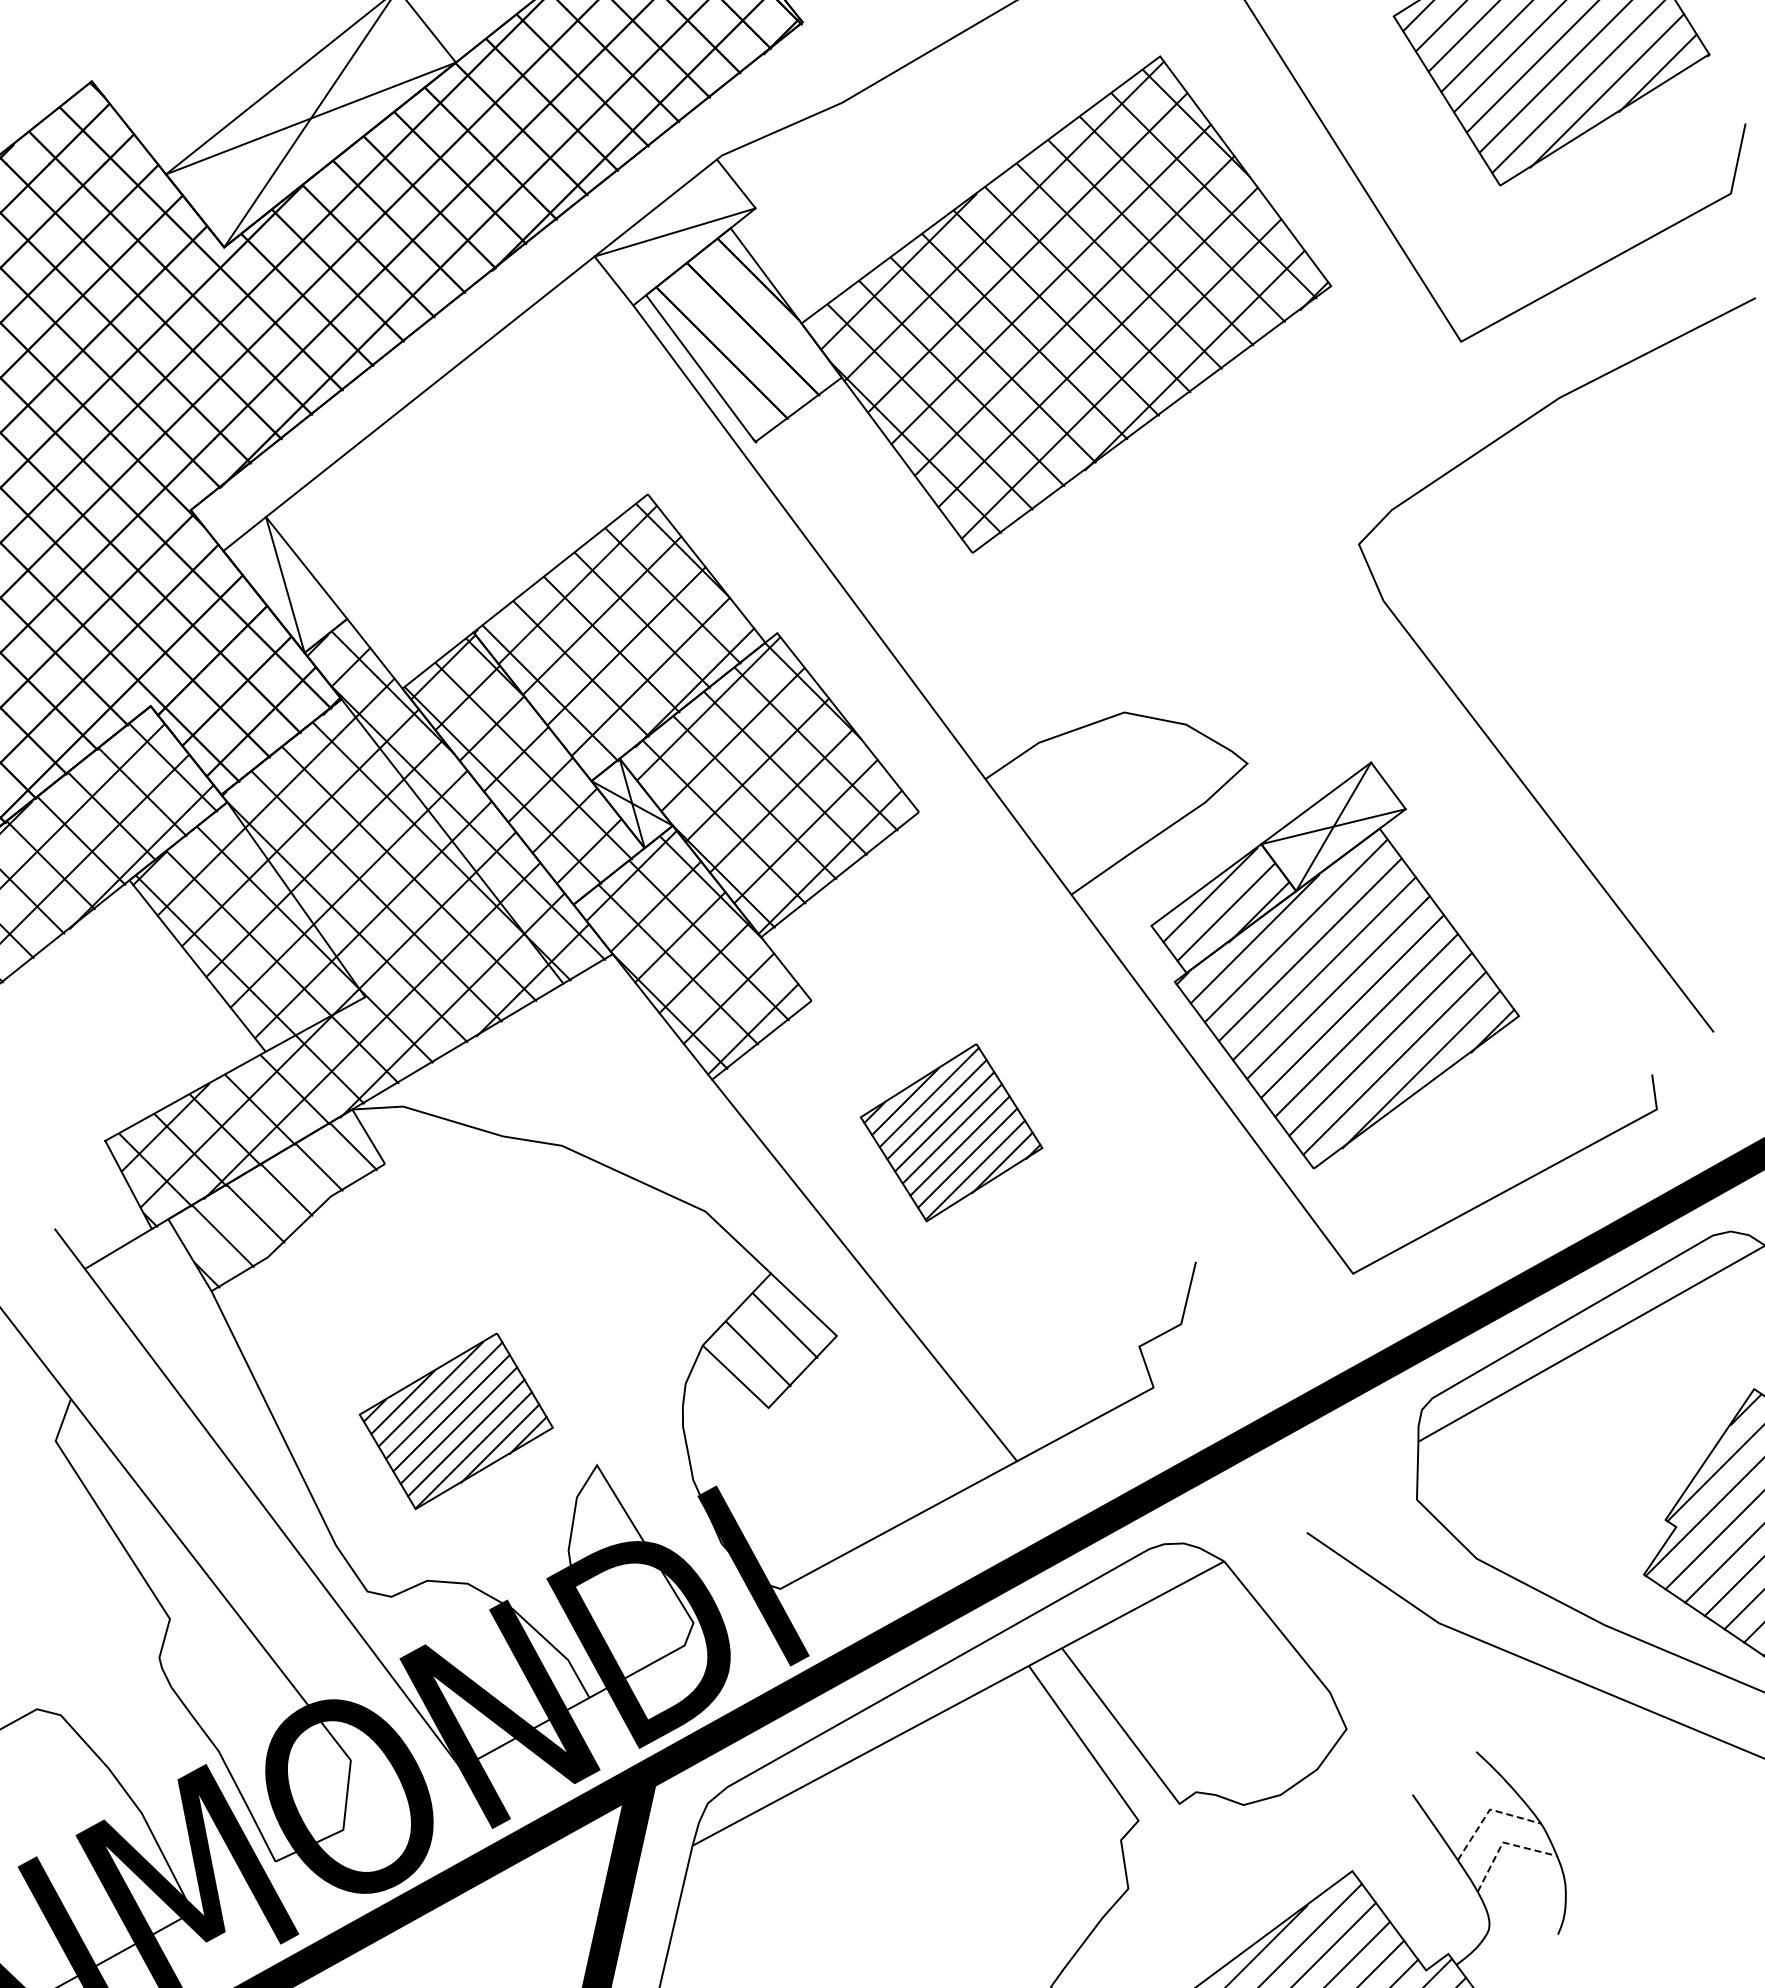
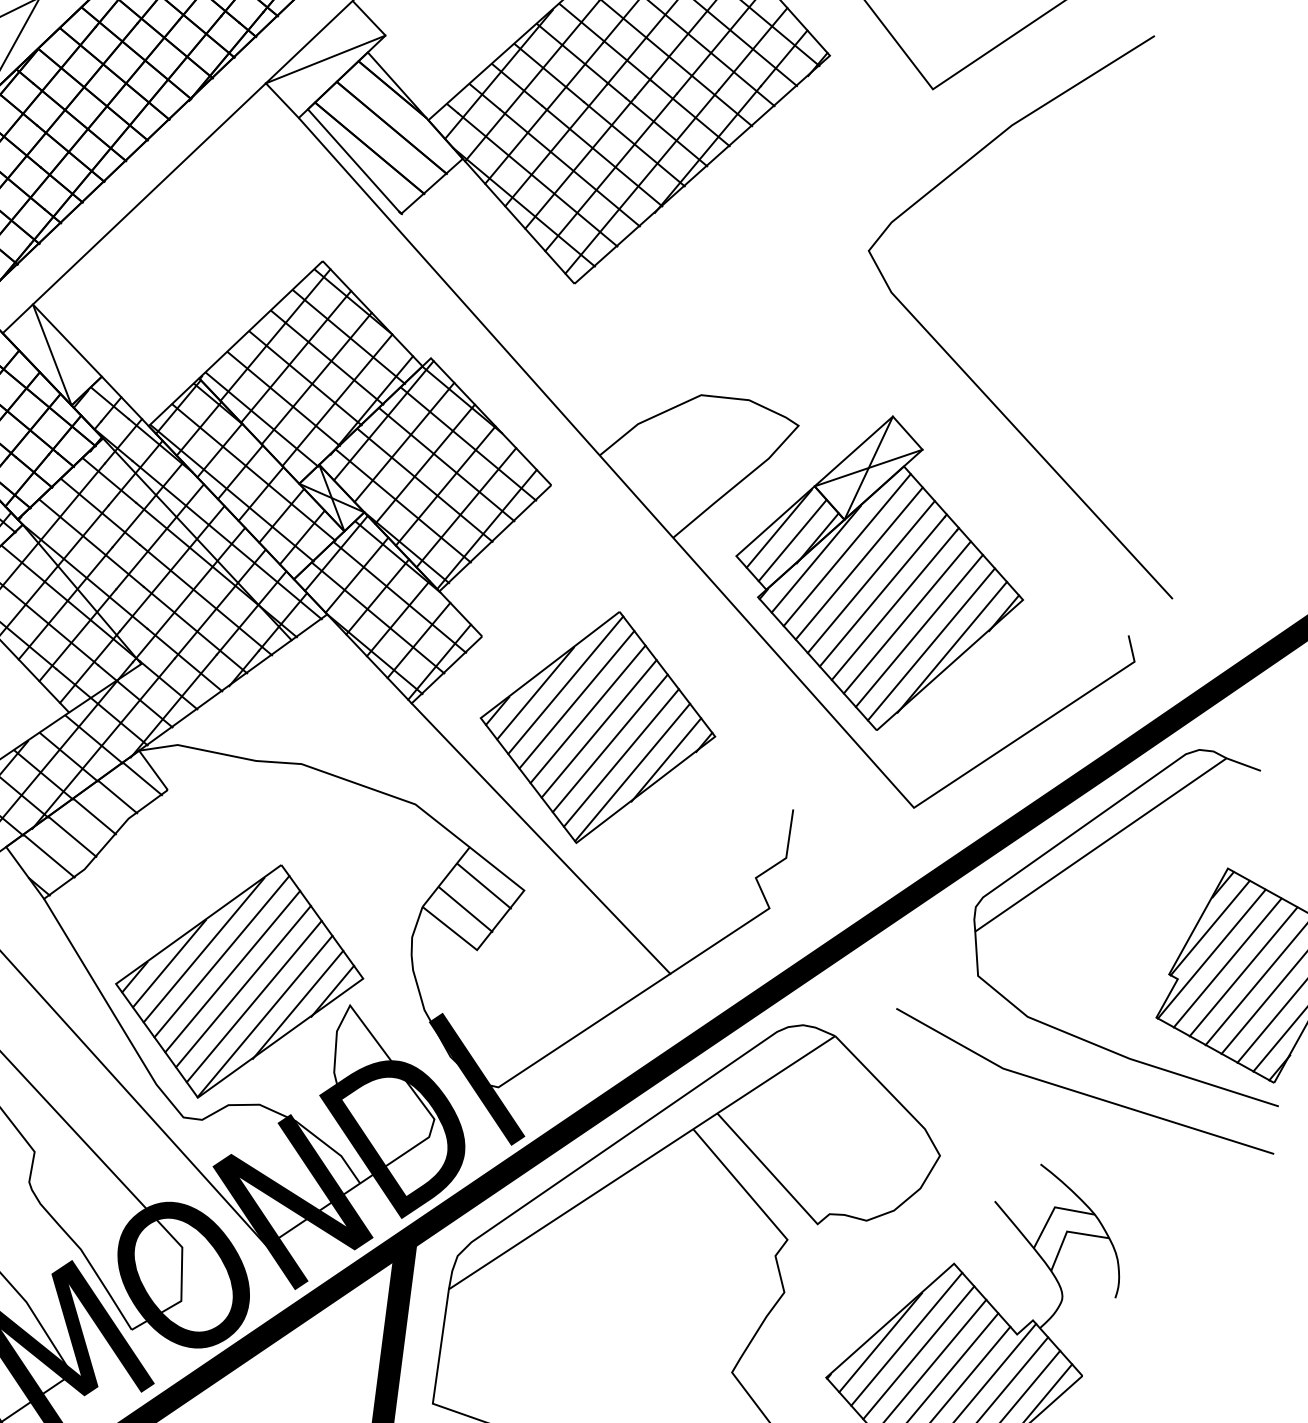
part: (951, 1132) -> (597, 727), size x1.67
part: (456, 1421) -> (239, 981), size x1.67
line: (1488, 1811) -> (1053, 1208), dashed -> solid
line: (1503, 1842) -> (1067, 1231), dashed -> solid

